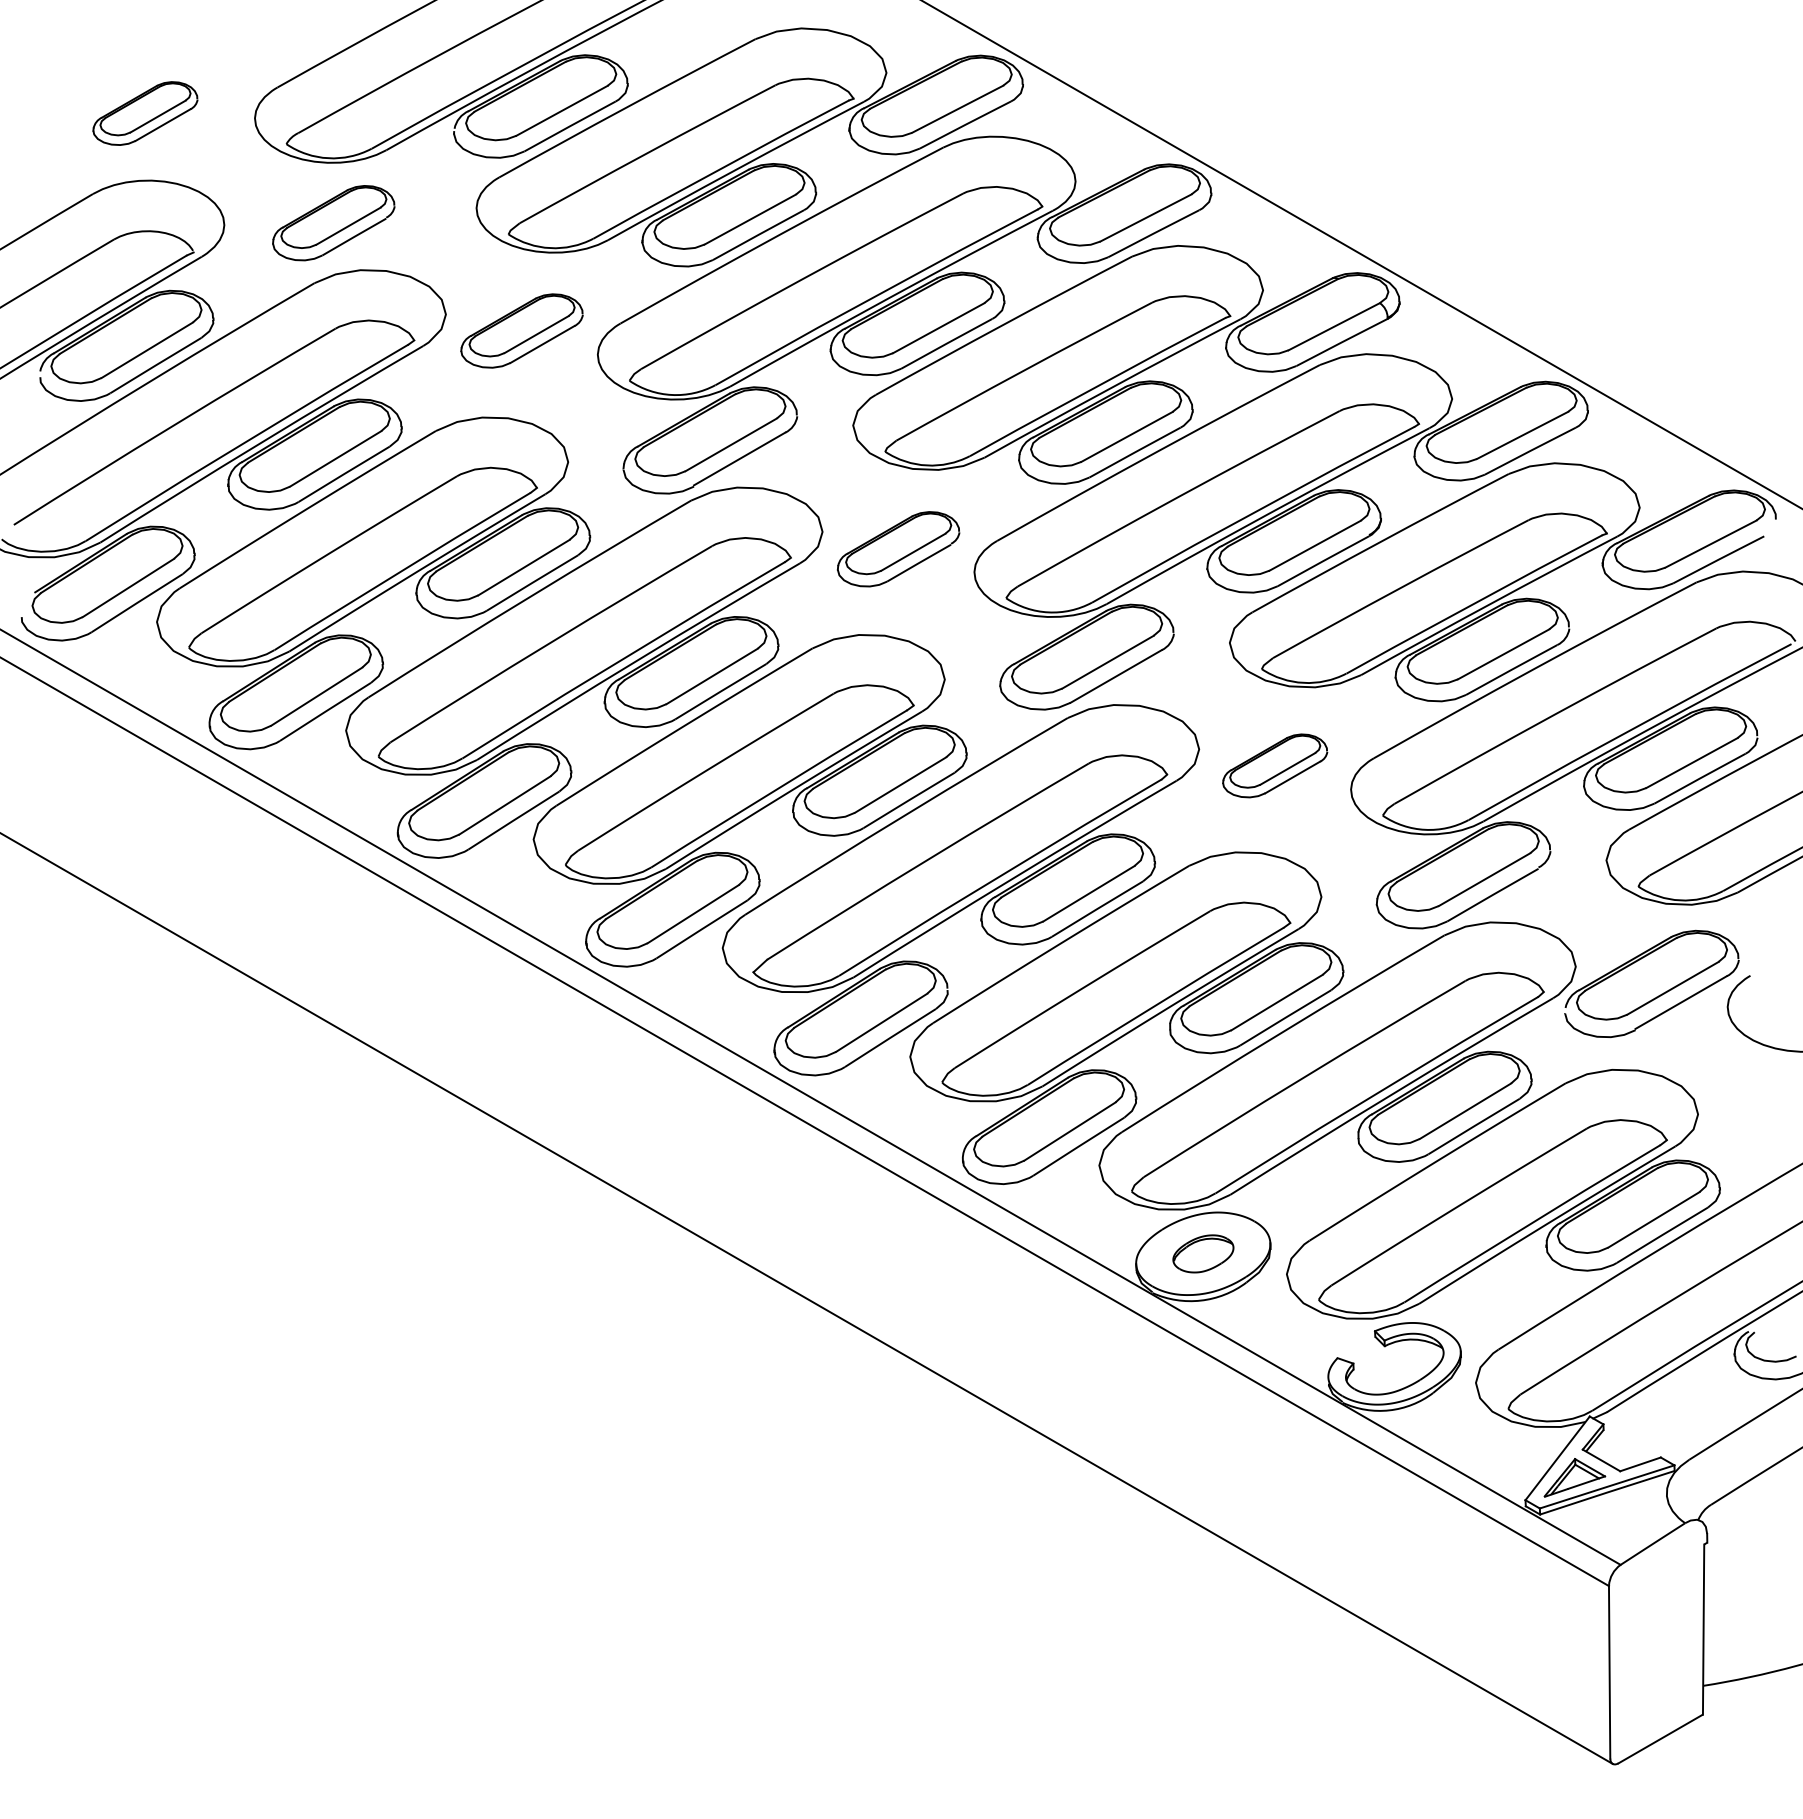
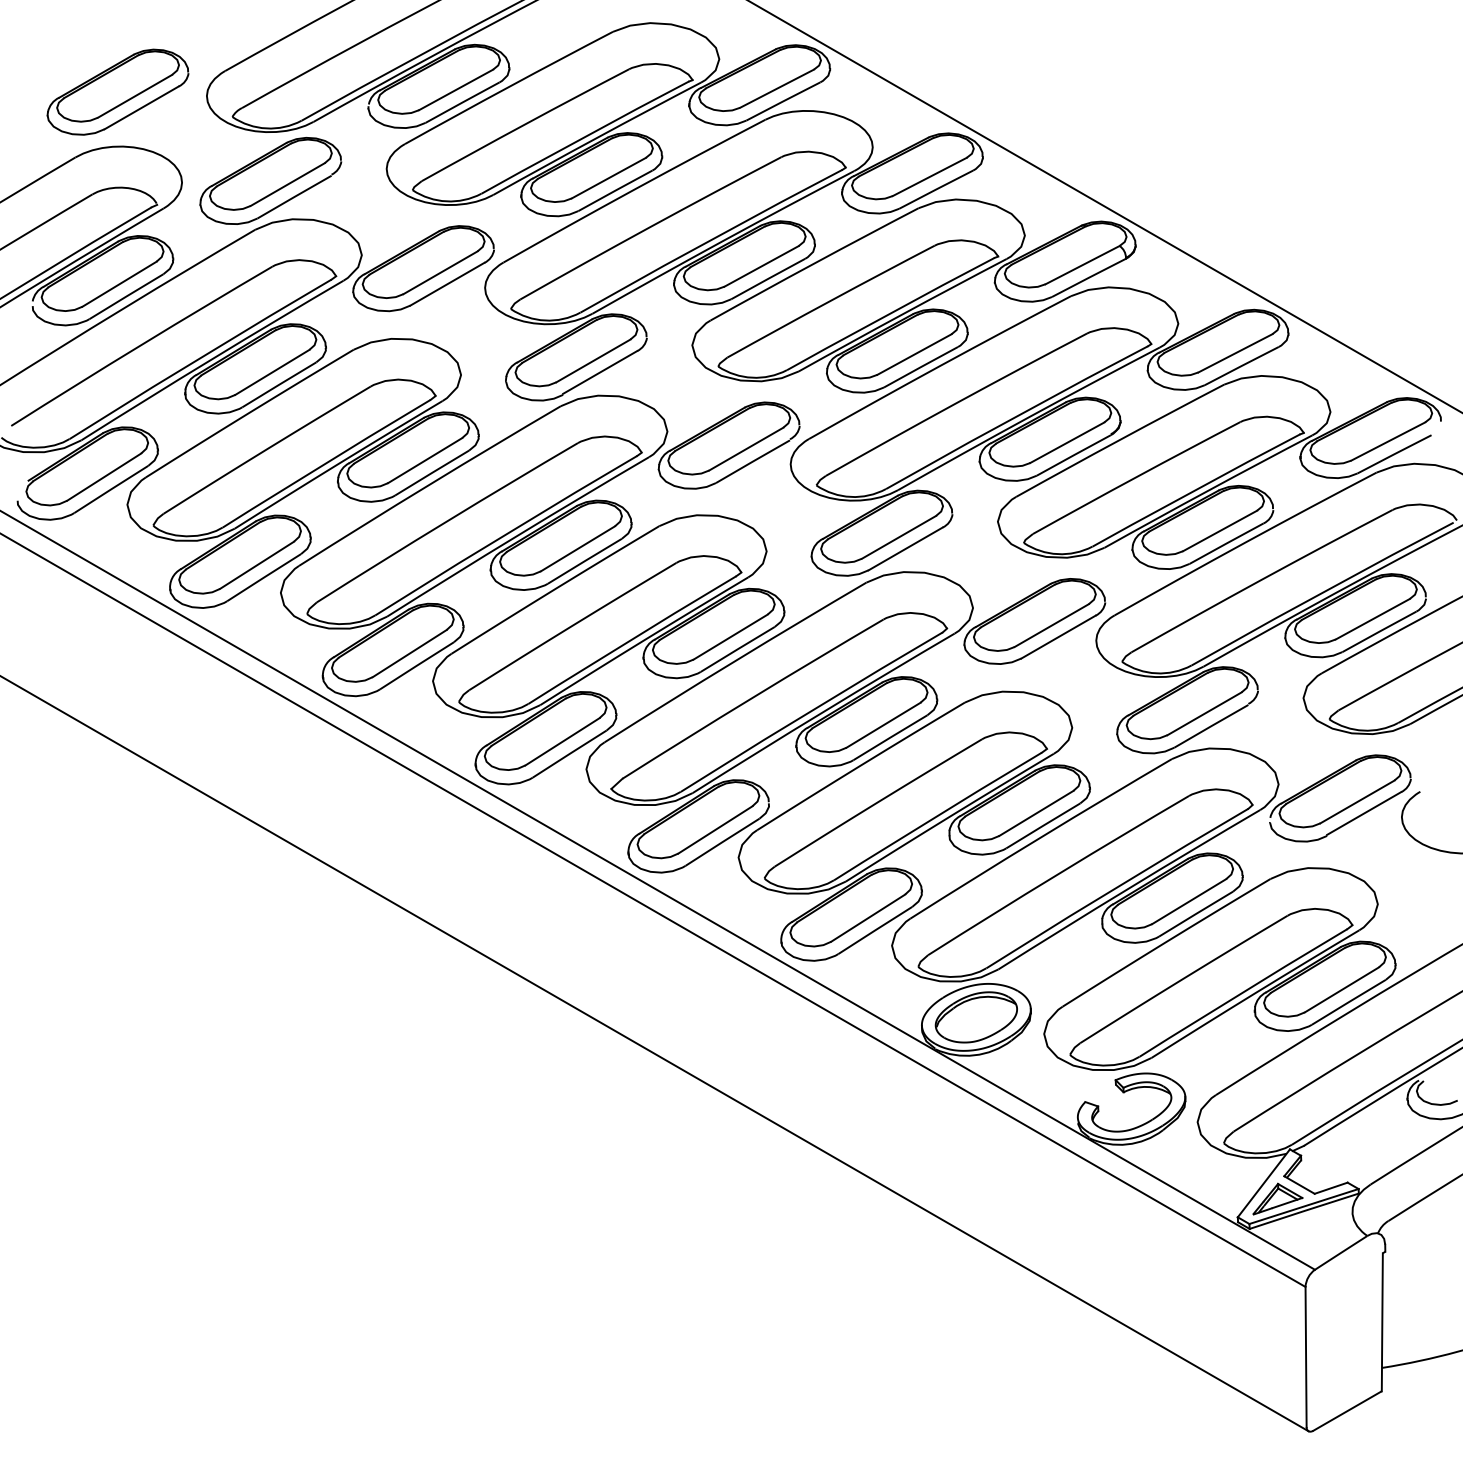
part: (145, 113) -> (118, 92), size x1.67
part: (333, 223) -> (270, 181), size x1.43
part: (521, 330) -> (423, 268), size x1.43
part: (898, 549) -> (729, 445), size x1.43
part: (1274, 765) -> (1034, 621), size x1.67
part: (1203, 1253) -> (976, 1017), size x1.67

